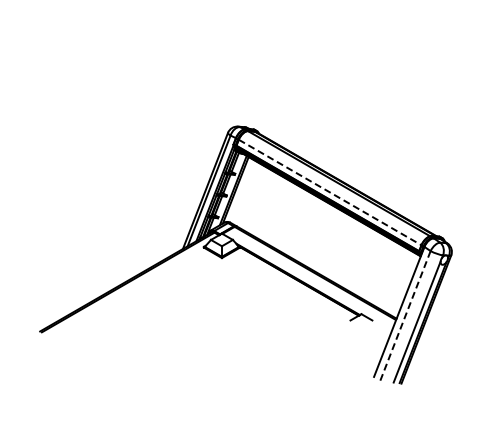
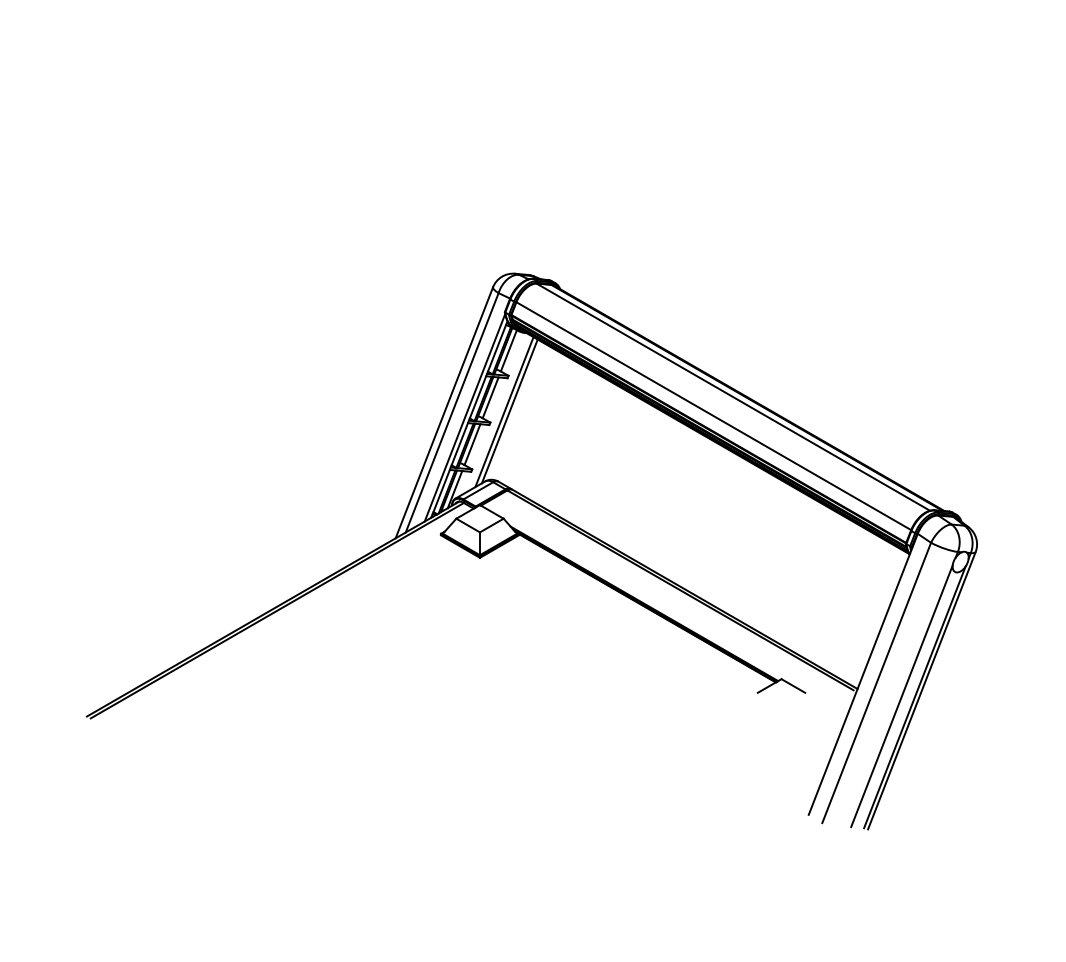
line: (330, 192) -> (714, 416), dashed -> solid
line: (405, 315) -> (876, 682), dashed -> solid

